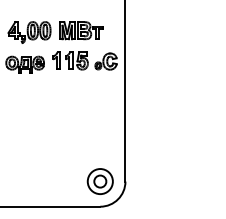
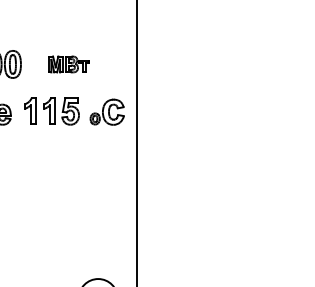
part: (81, 30) -> (69, 63), size x0.6

